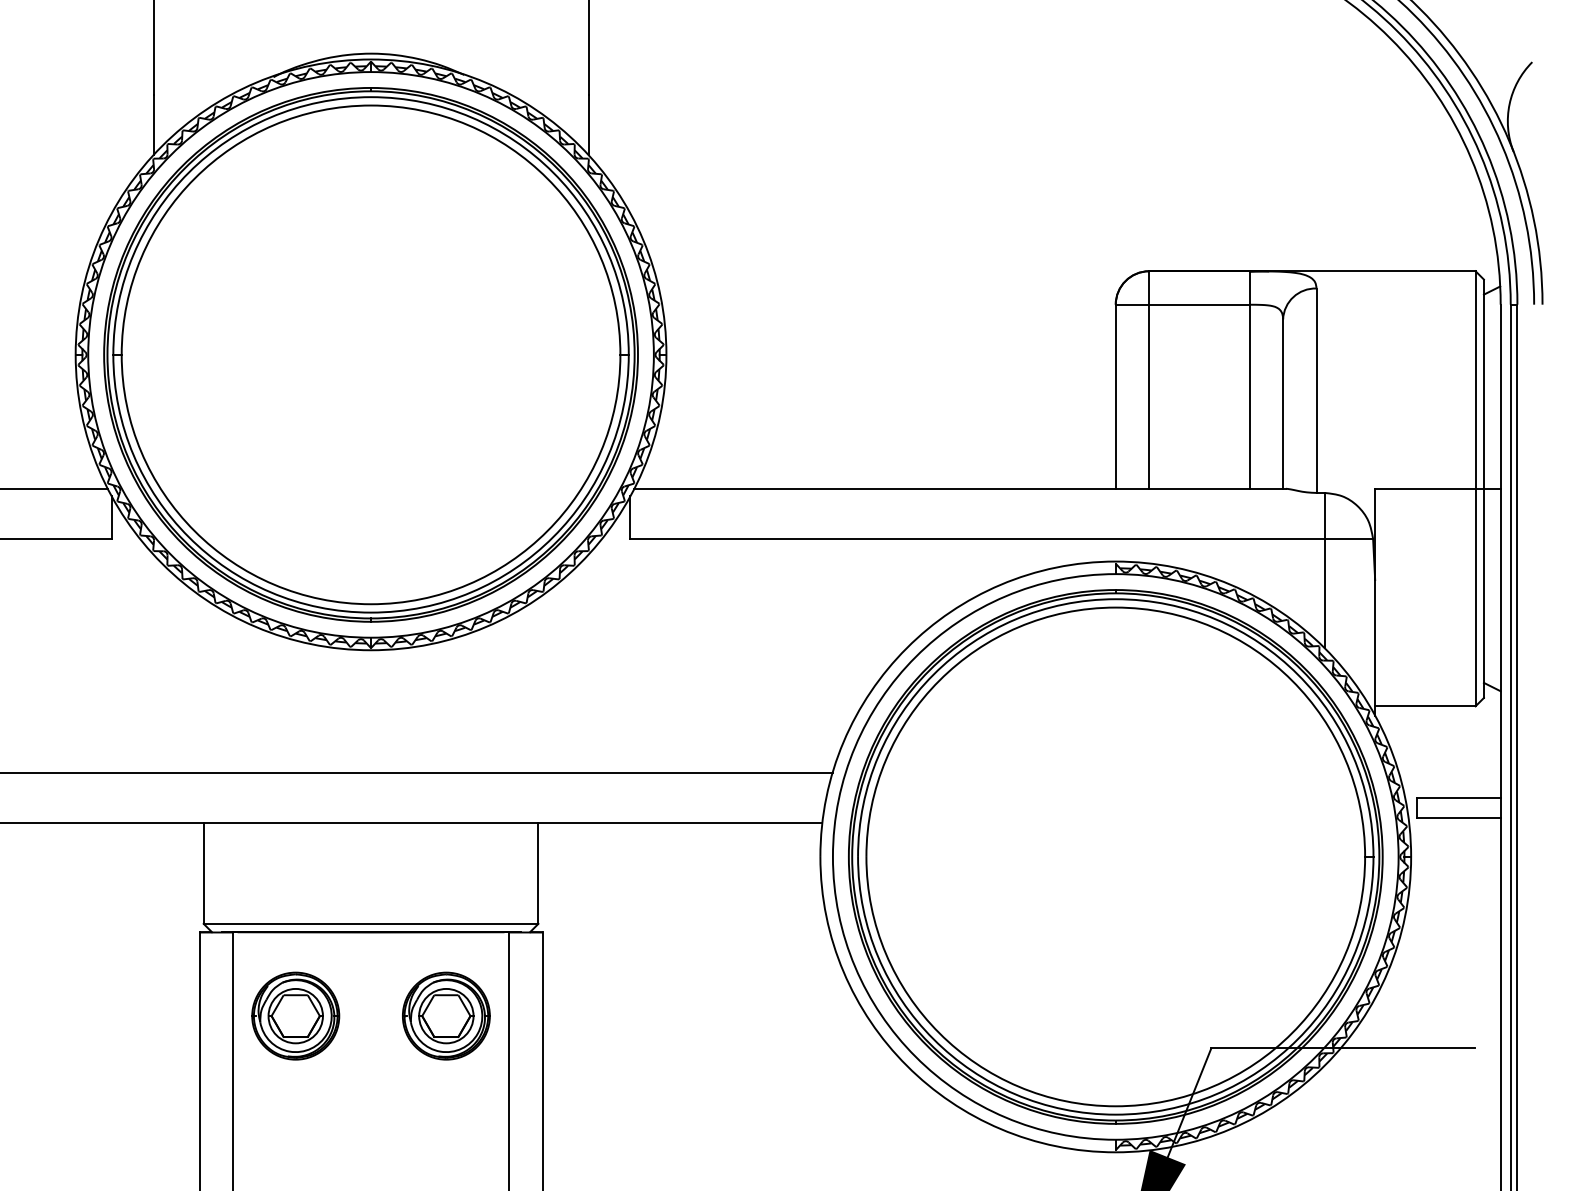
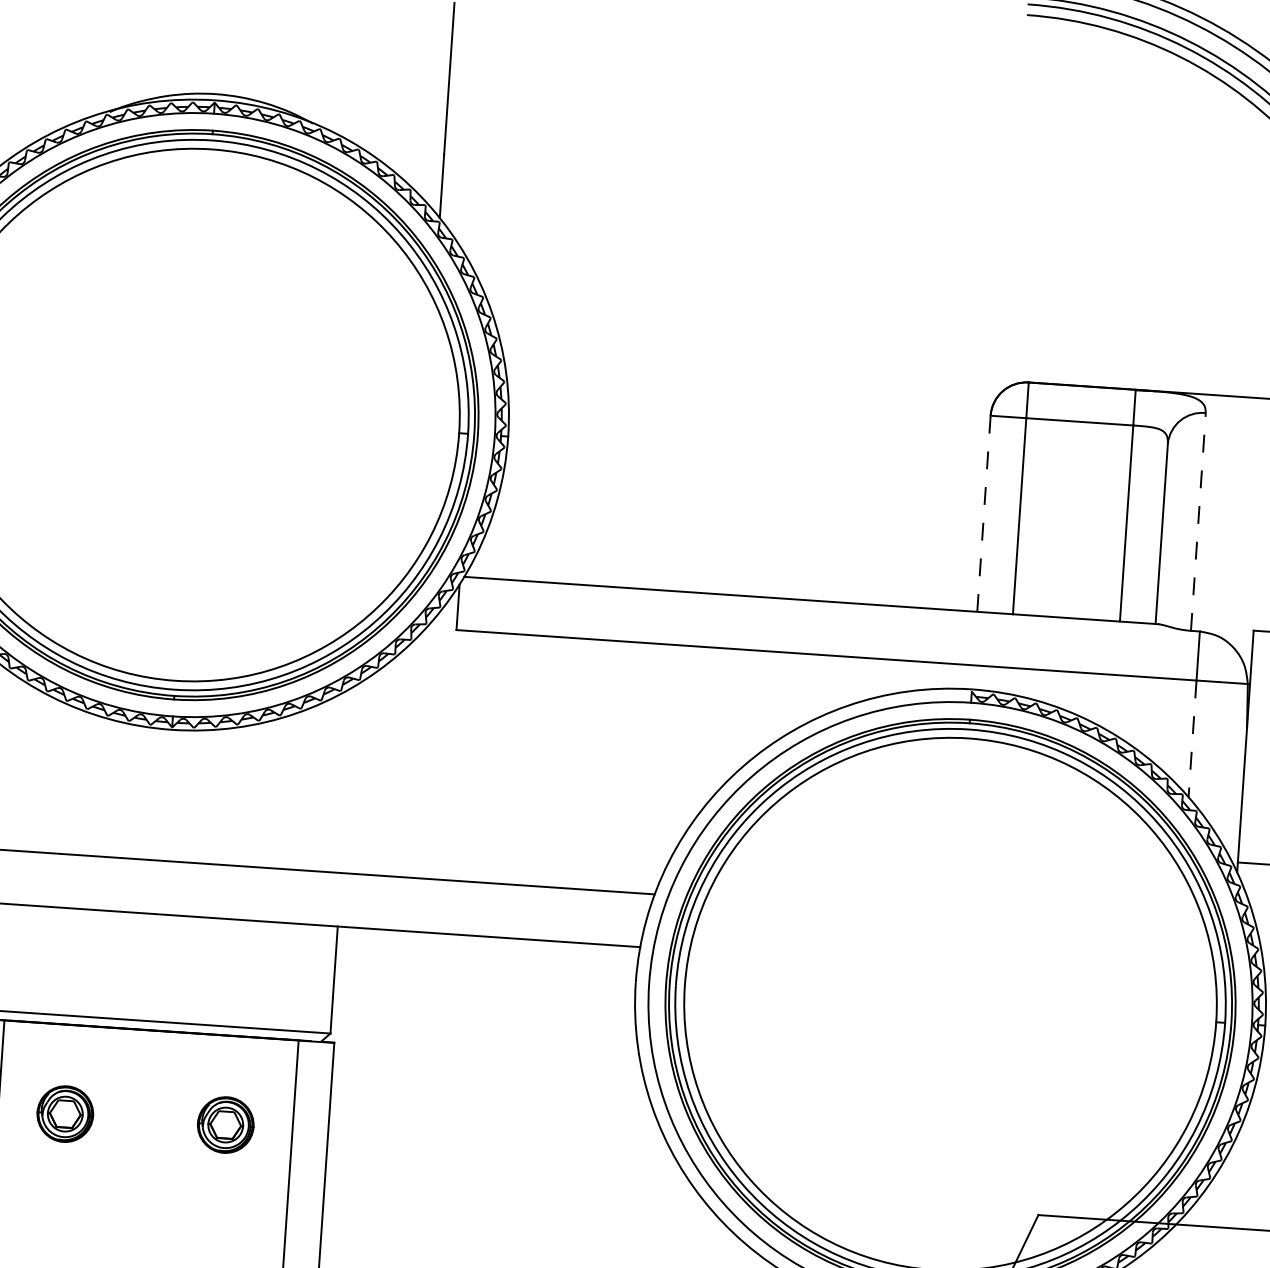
line: (1316, 390) -> (1198, 521), solid -> dashed
line: (1115, 397) -> (983, 514), solid -> dashed
line: (1324, 593) -> (1192, 738), solid -> dashed
part: (295, 1015) -> (64, 1113), size x0.6
part: (446, 1015) -> (225, 1124), size x0.6

